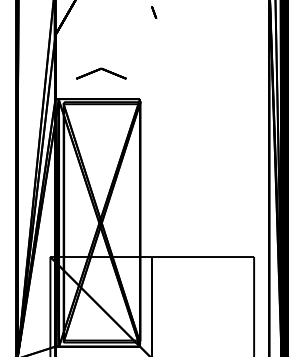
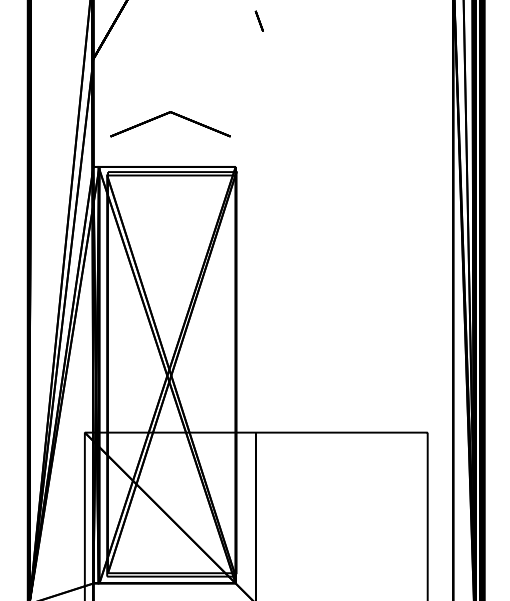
part: (101, 73) -> (170, 123), size x1.43

